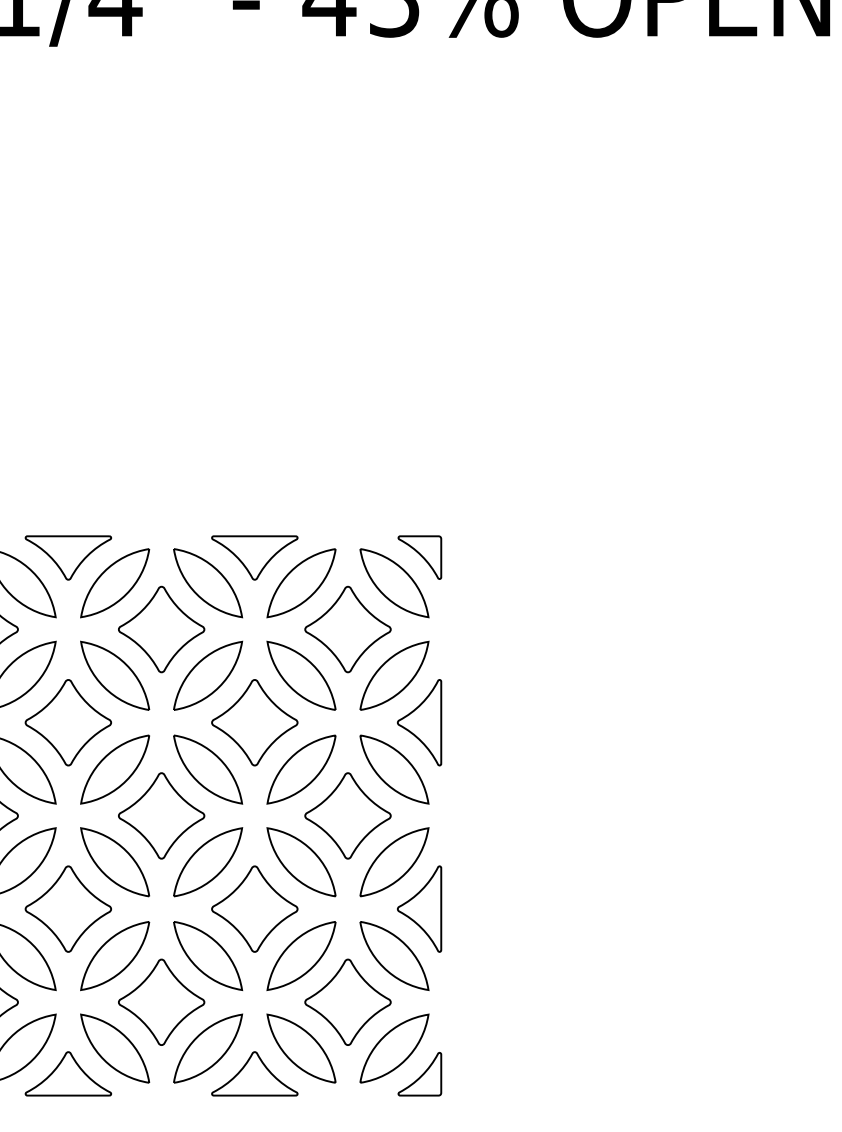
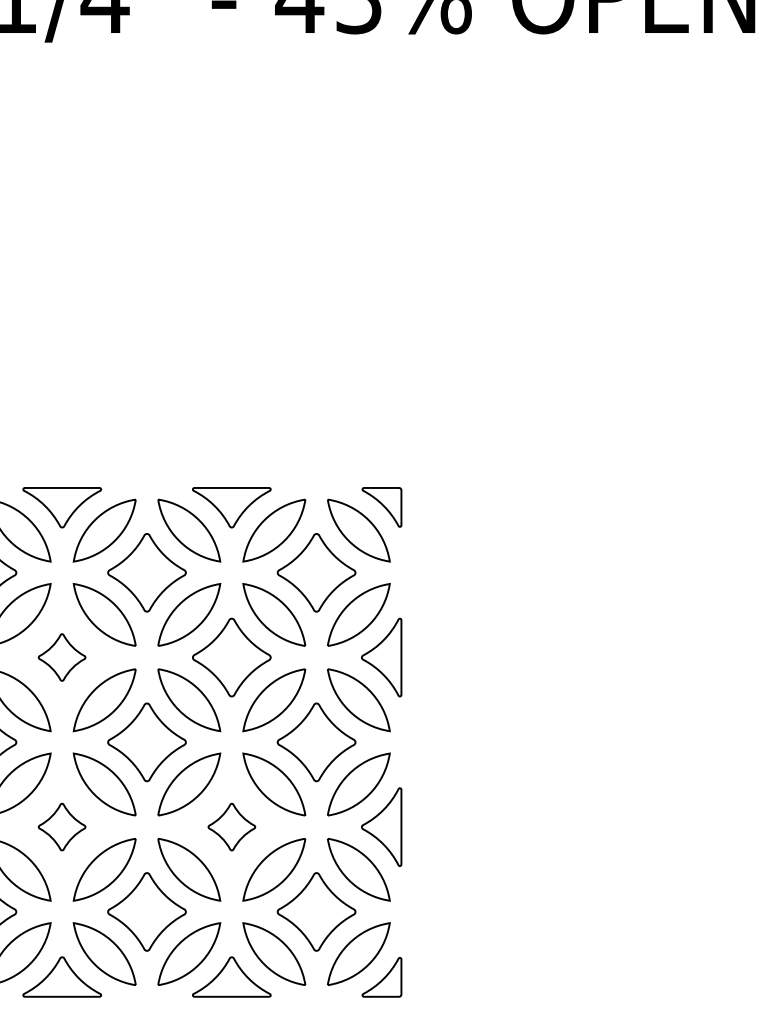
part: (67, 722) -> (61, 657), size x0.6
part: (67, 908) -> (61, 826), size x0.6
part: (254, 908) -> (231, 826), size x0.6

